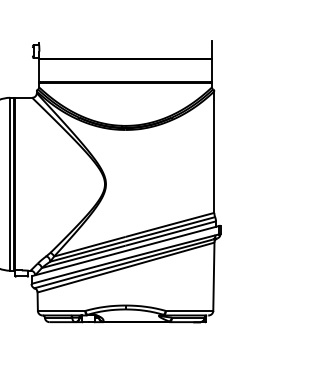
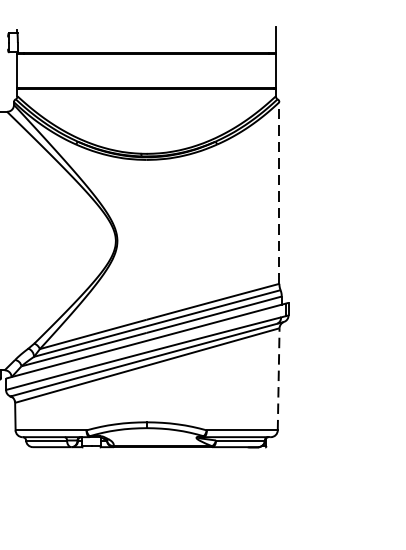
line: (214, 152) -> (279, 193), solid -> dashed
line: (213, 276) -> (278, 378), solid -> dashed

